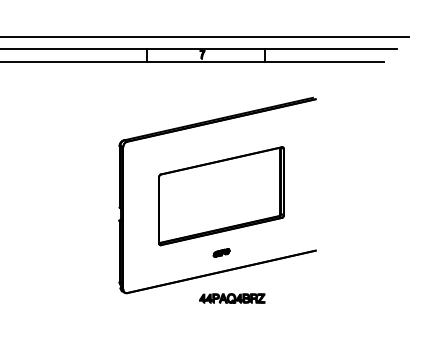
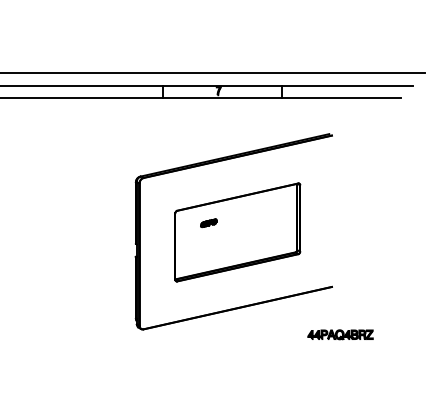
part: (221, 253) -> (208, 223), moved
part: (232, 298) -> (340, 334), moved

